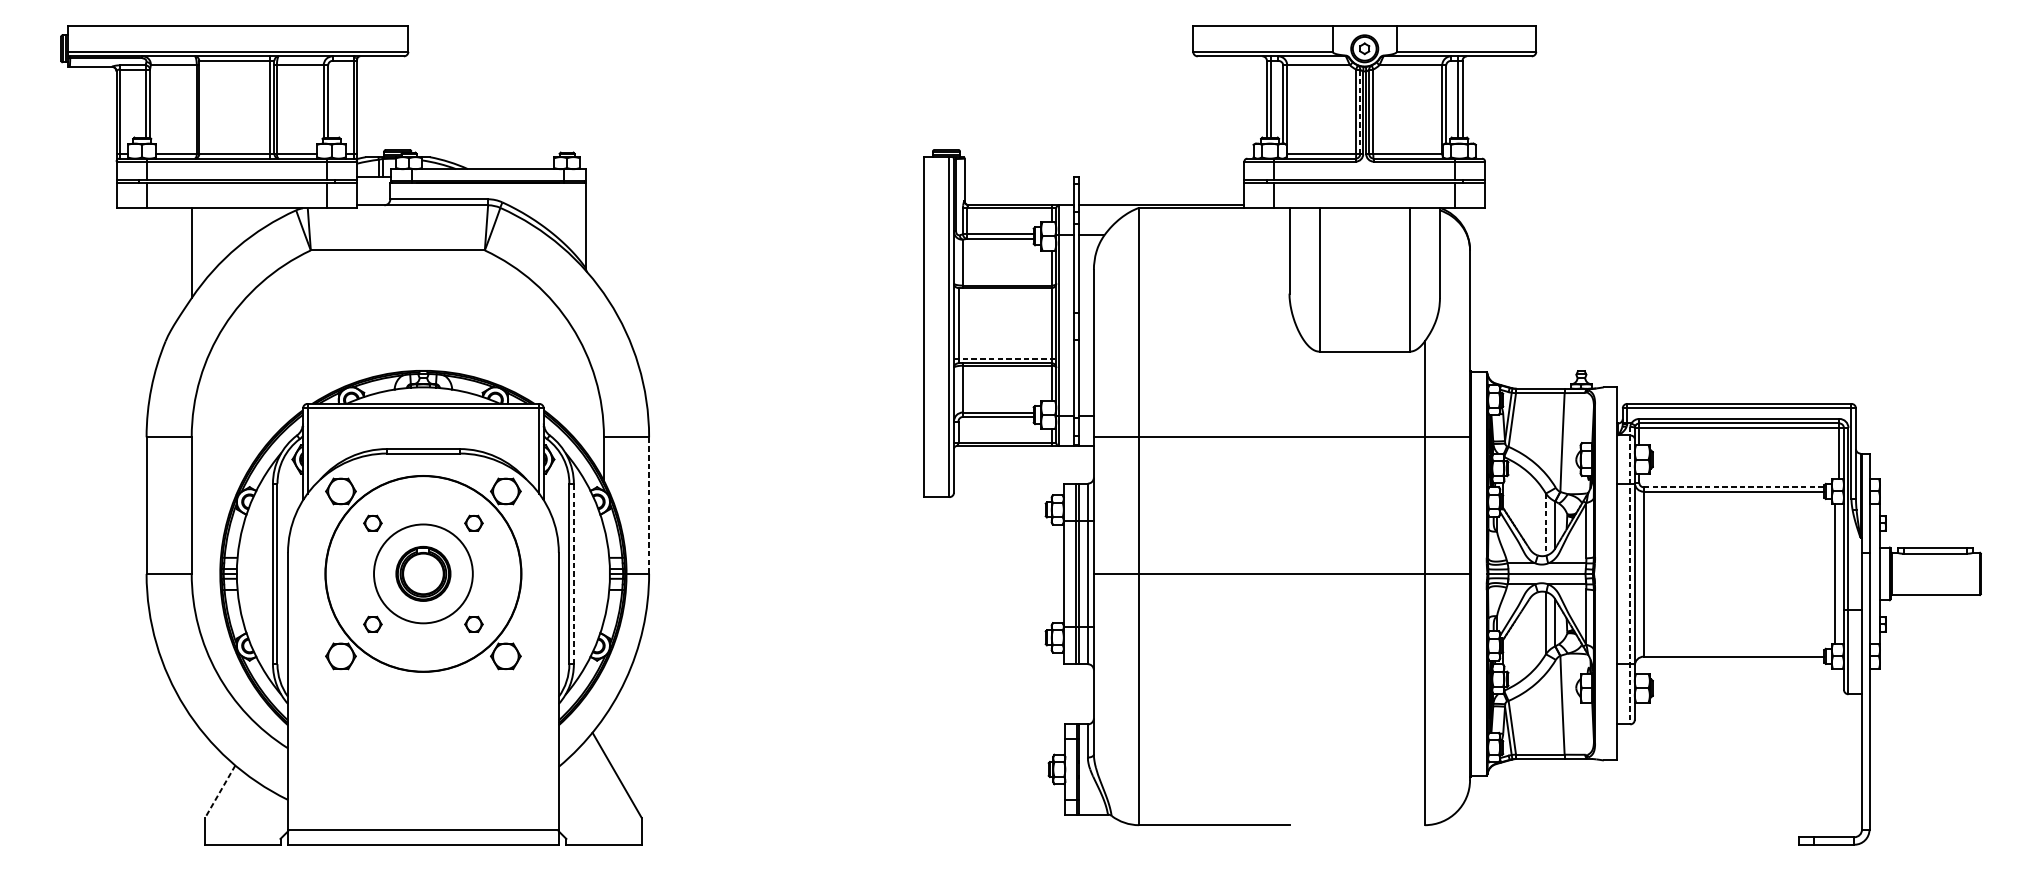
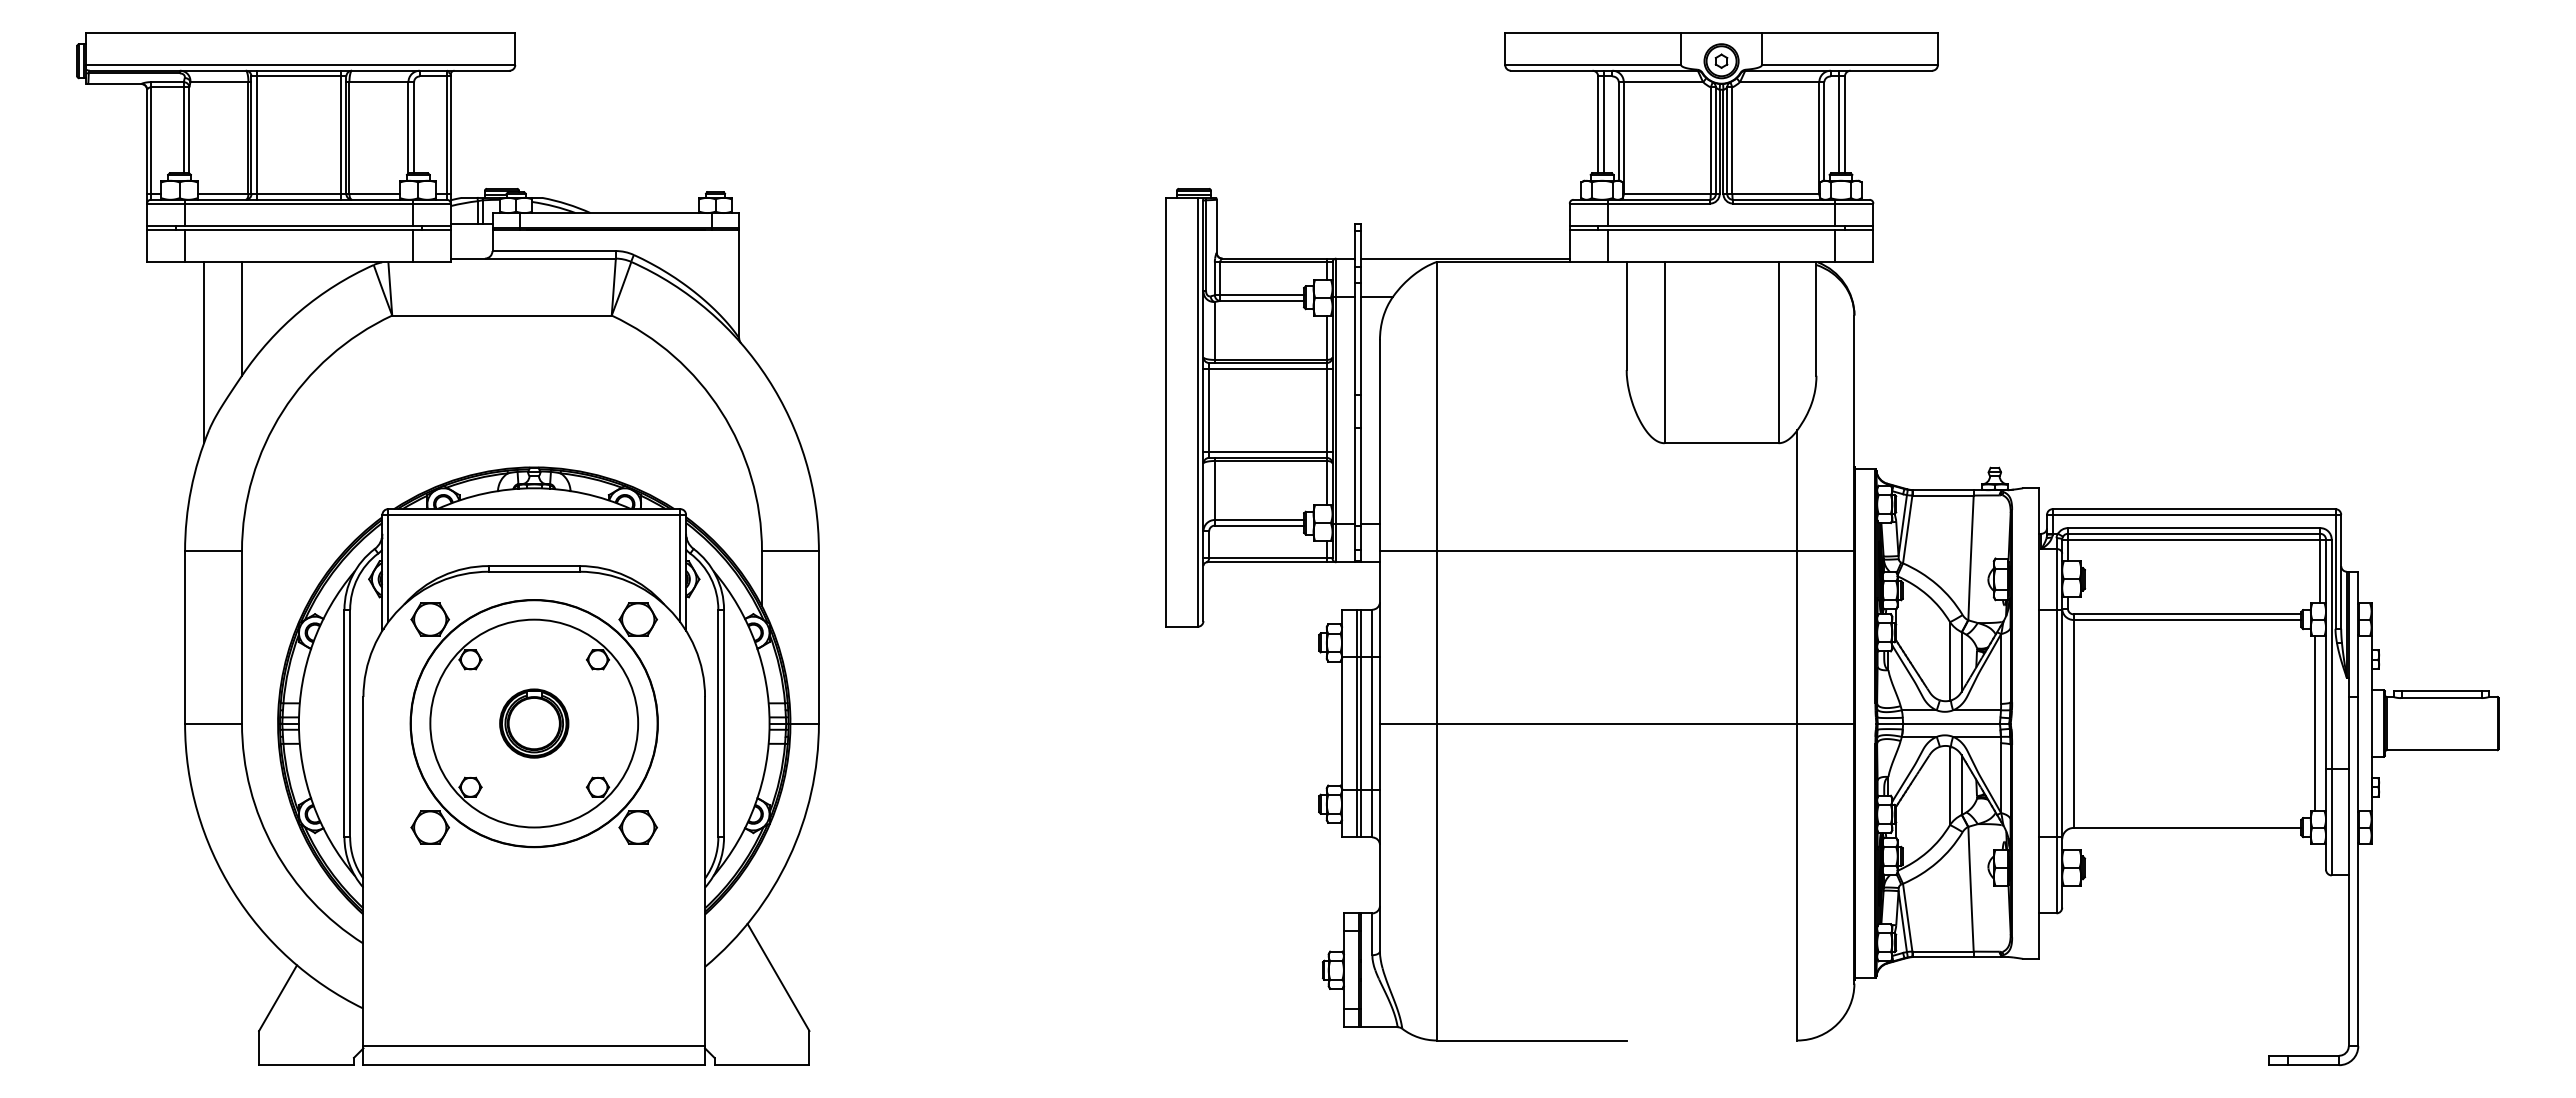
line: (204, 106) -> (257, 134), added
line: (1359, 111) -> (1715, 140), dashed -> solid
line: (162, 279) -> (204, 352), added
line: (1004, 292) -> (1267, 368), added
line: (1005, 358) -> (1268, 452), dashed -> solid
line: (1734, 487) -> (2187, 614), dashed -> solid
line: (648, 504) -> (818, 636), dashed -> solid
line: (1546, 524) -> (1950, 661), dashed -> solid
circle: (423, 573) -> (534, 723), size x1.67
line: (574, 573) -> (724, 723), dashed -> solid
line: (1630, 575) -> (2056, 725), dashed -> solid
line: (220, 791) -> (278, 998), dashed -> solid

